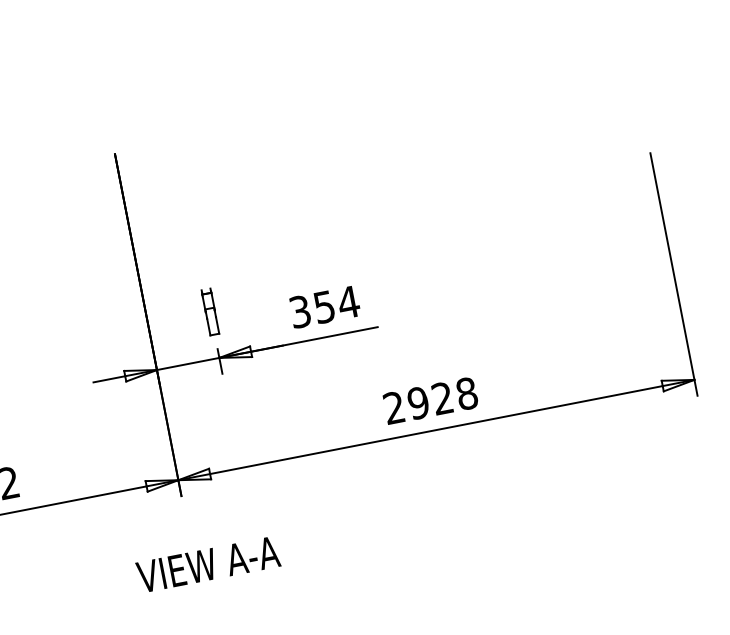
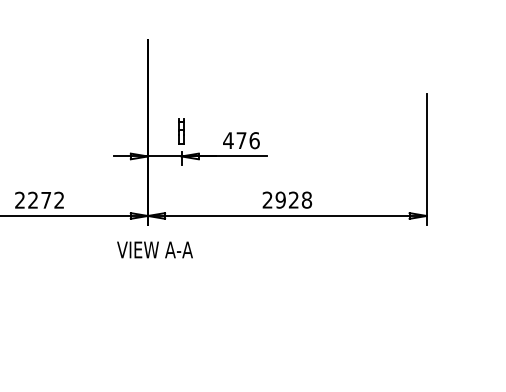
text: (324, 306) -> (241, 140), 354 -> 476
text: (207, 563) -> (154, 249), moved

